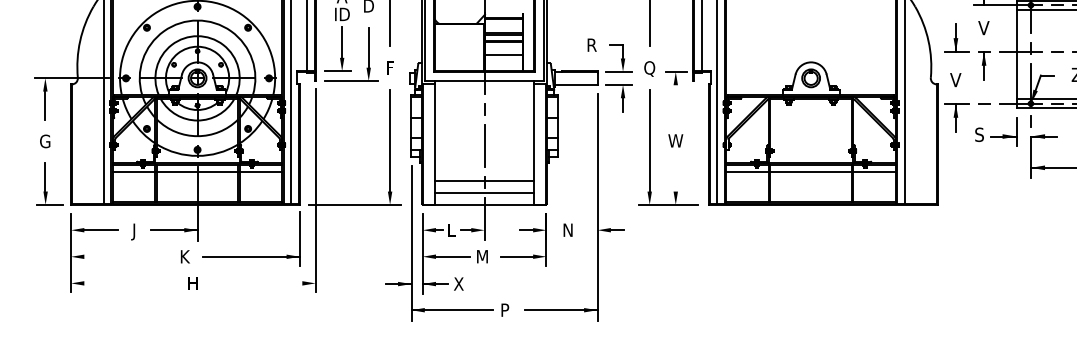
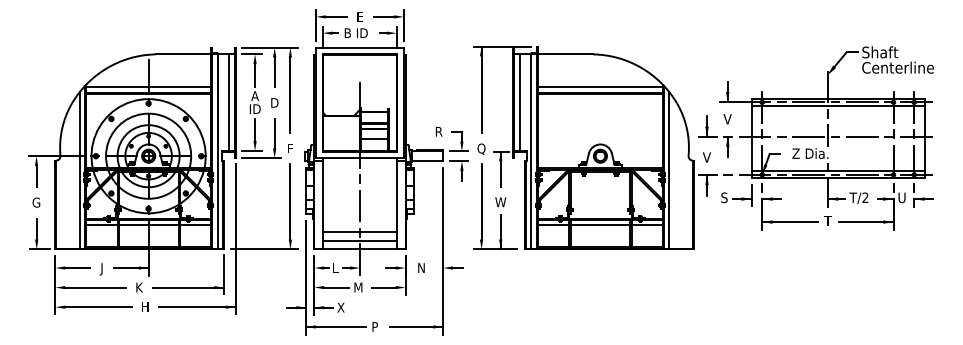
line: (675, 95) -> (500, 168), added
line: (675, 180) -> (500, 231), added
line: (125, 256) -> (95, 287), added
line: (129, 283) -> (98, 307), added
line: (262, 283) -> (196, 307), added

